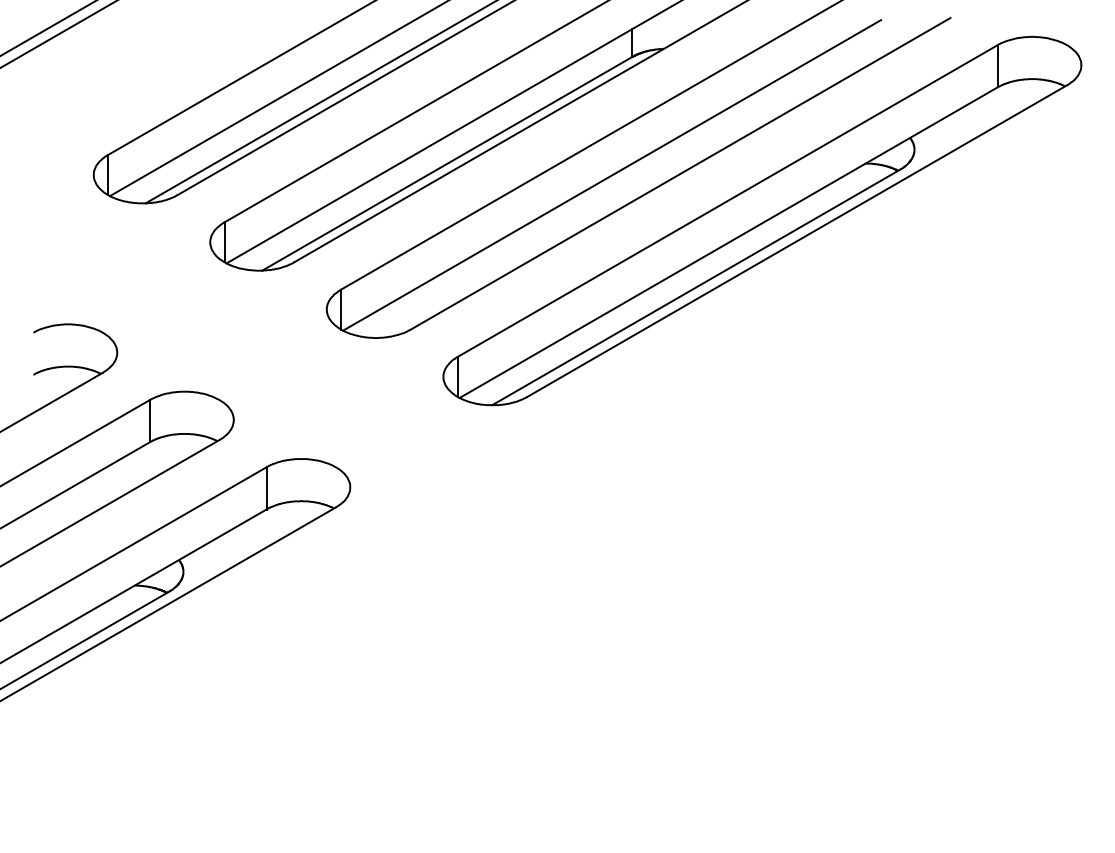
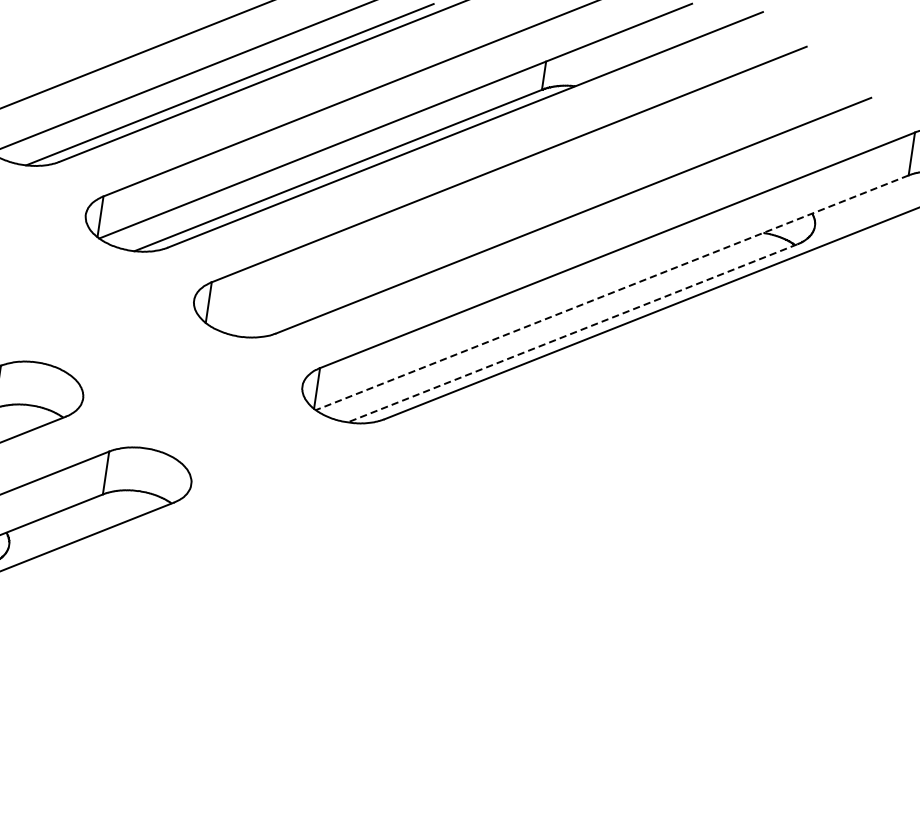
line: (612, 175) -> (504, 207), removed
line: (728, 242) -> (612, 292), solid -> dashed
line: (696, 287) -> (572, 333), solid -> dashed

